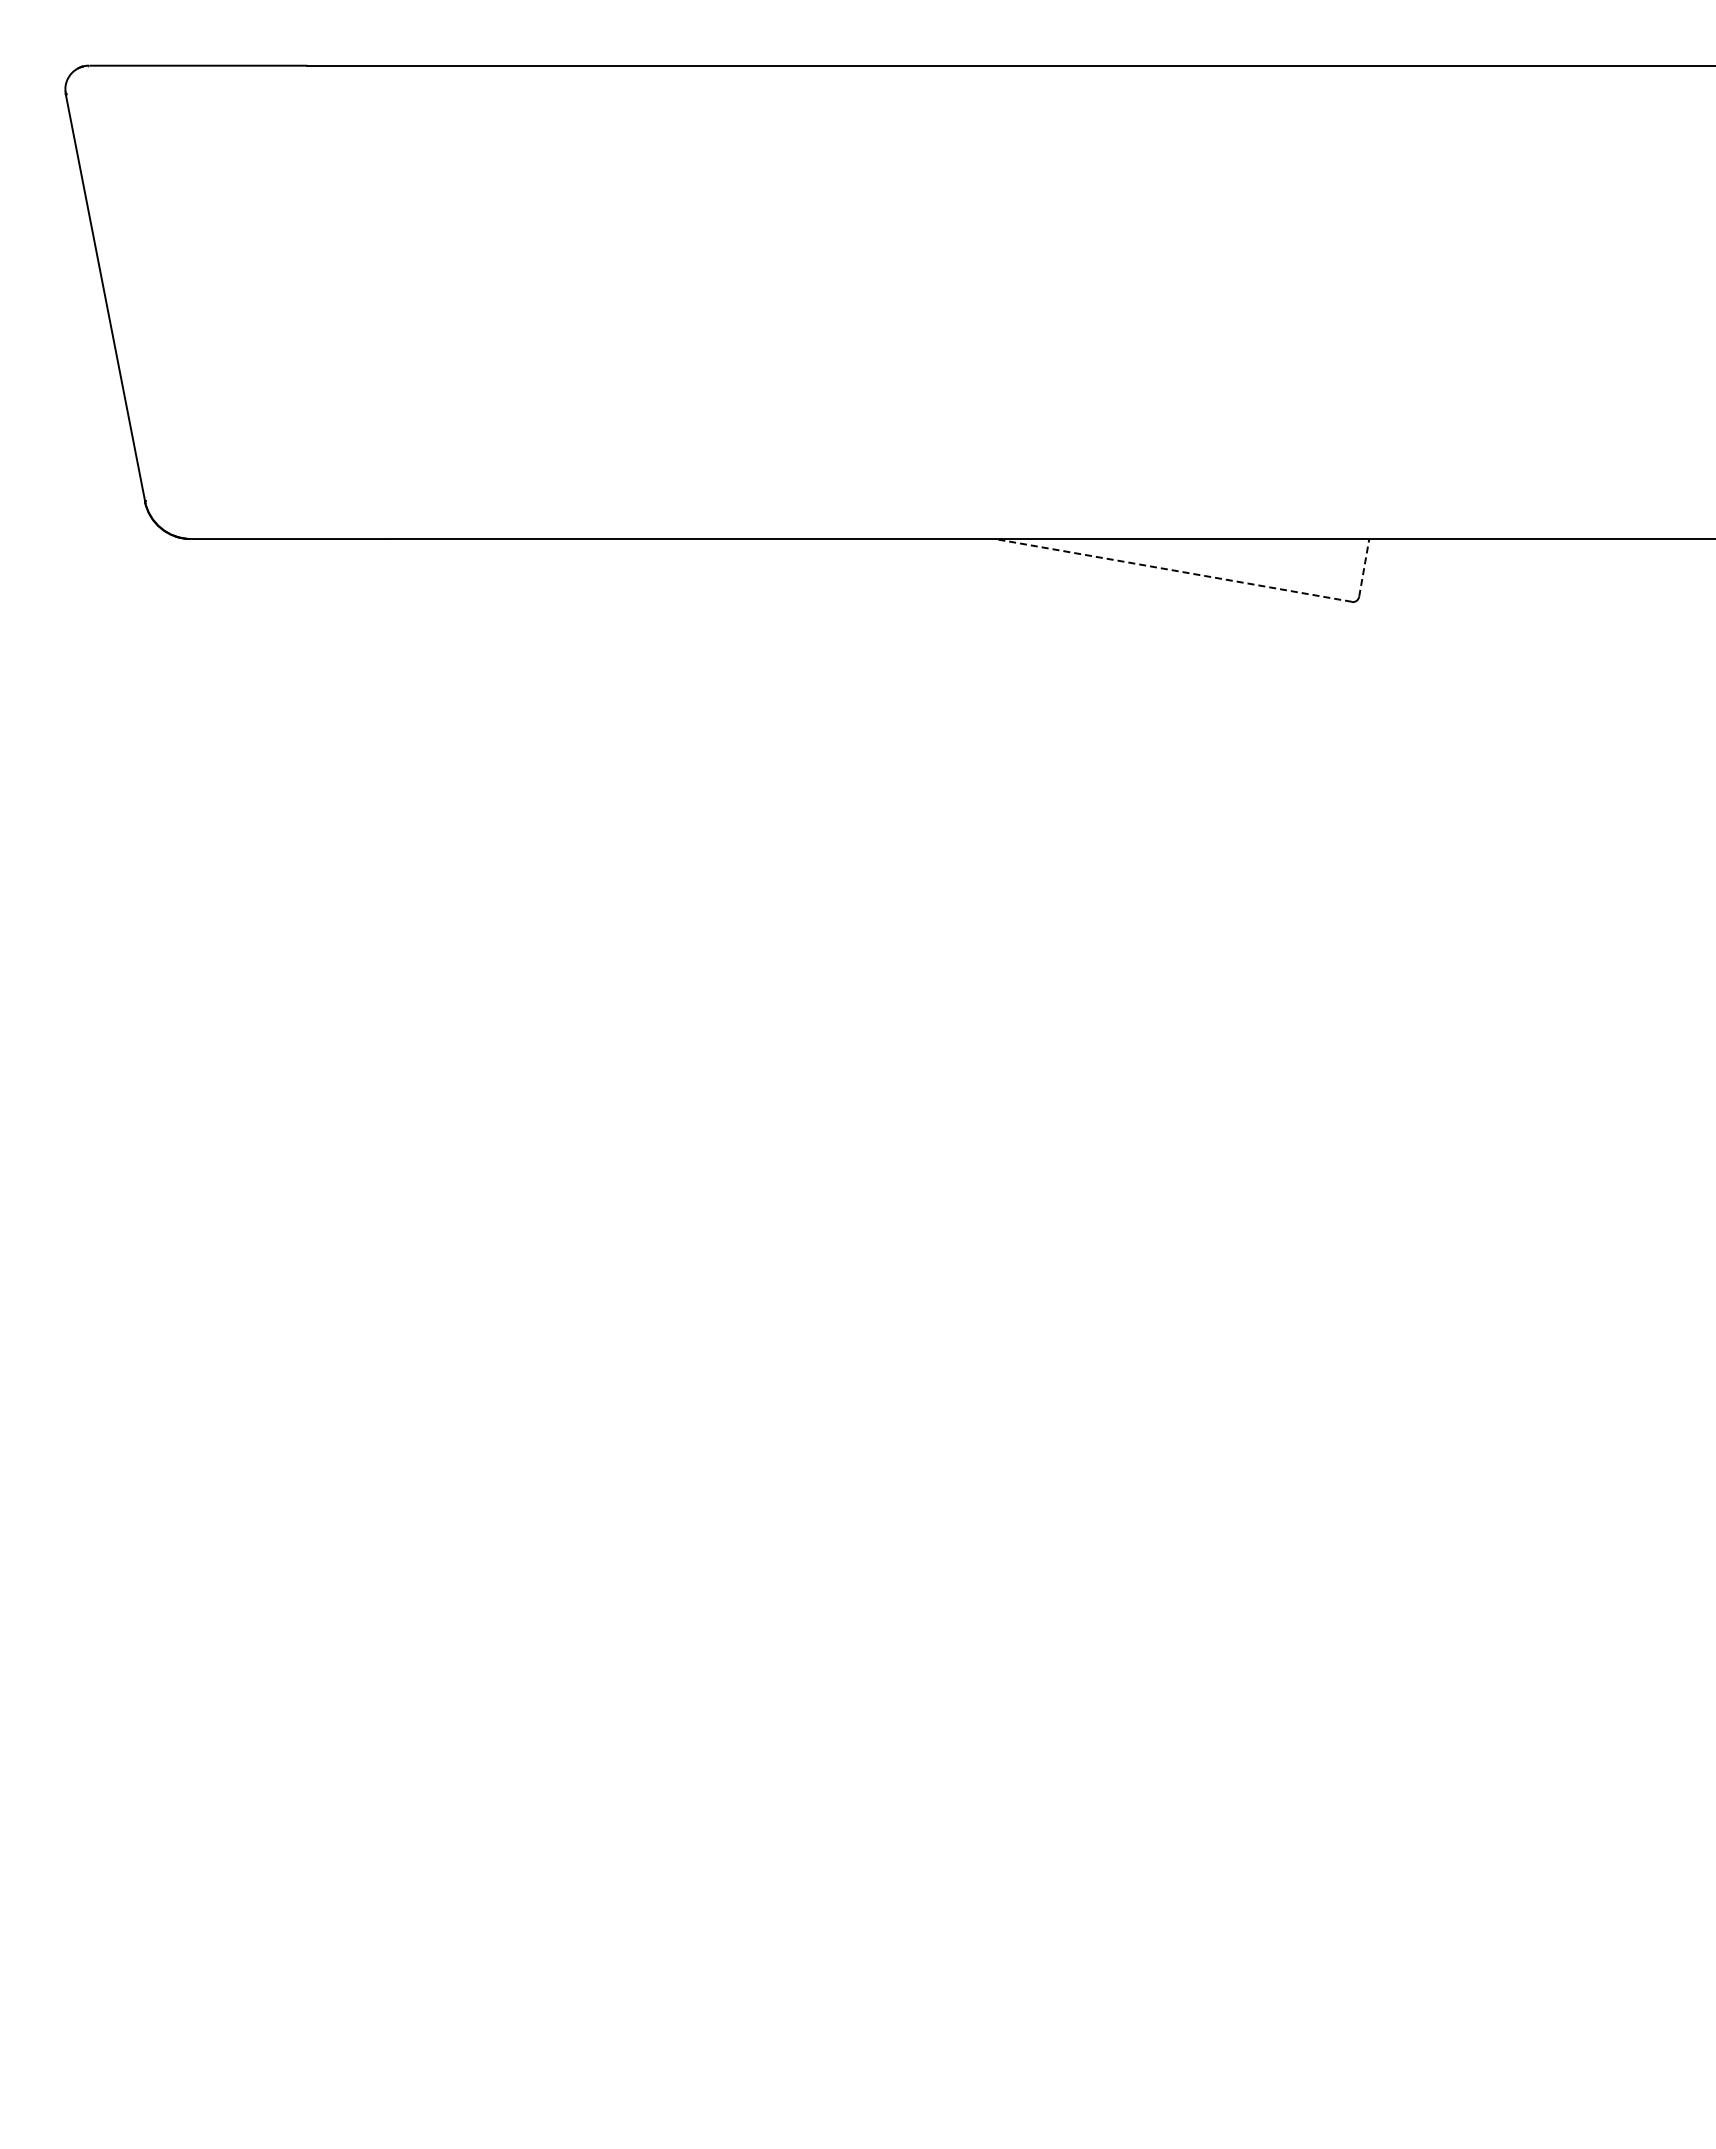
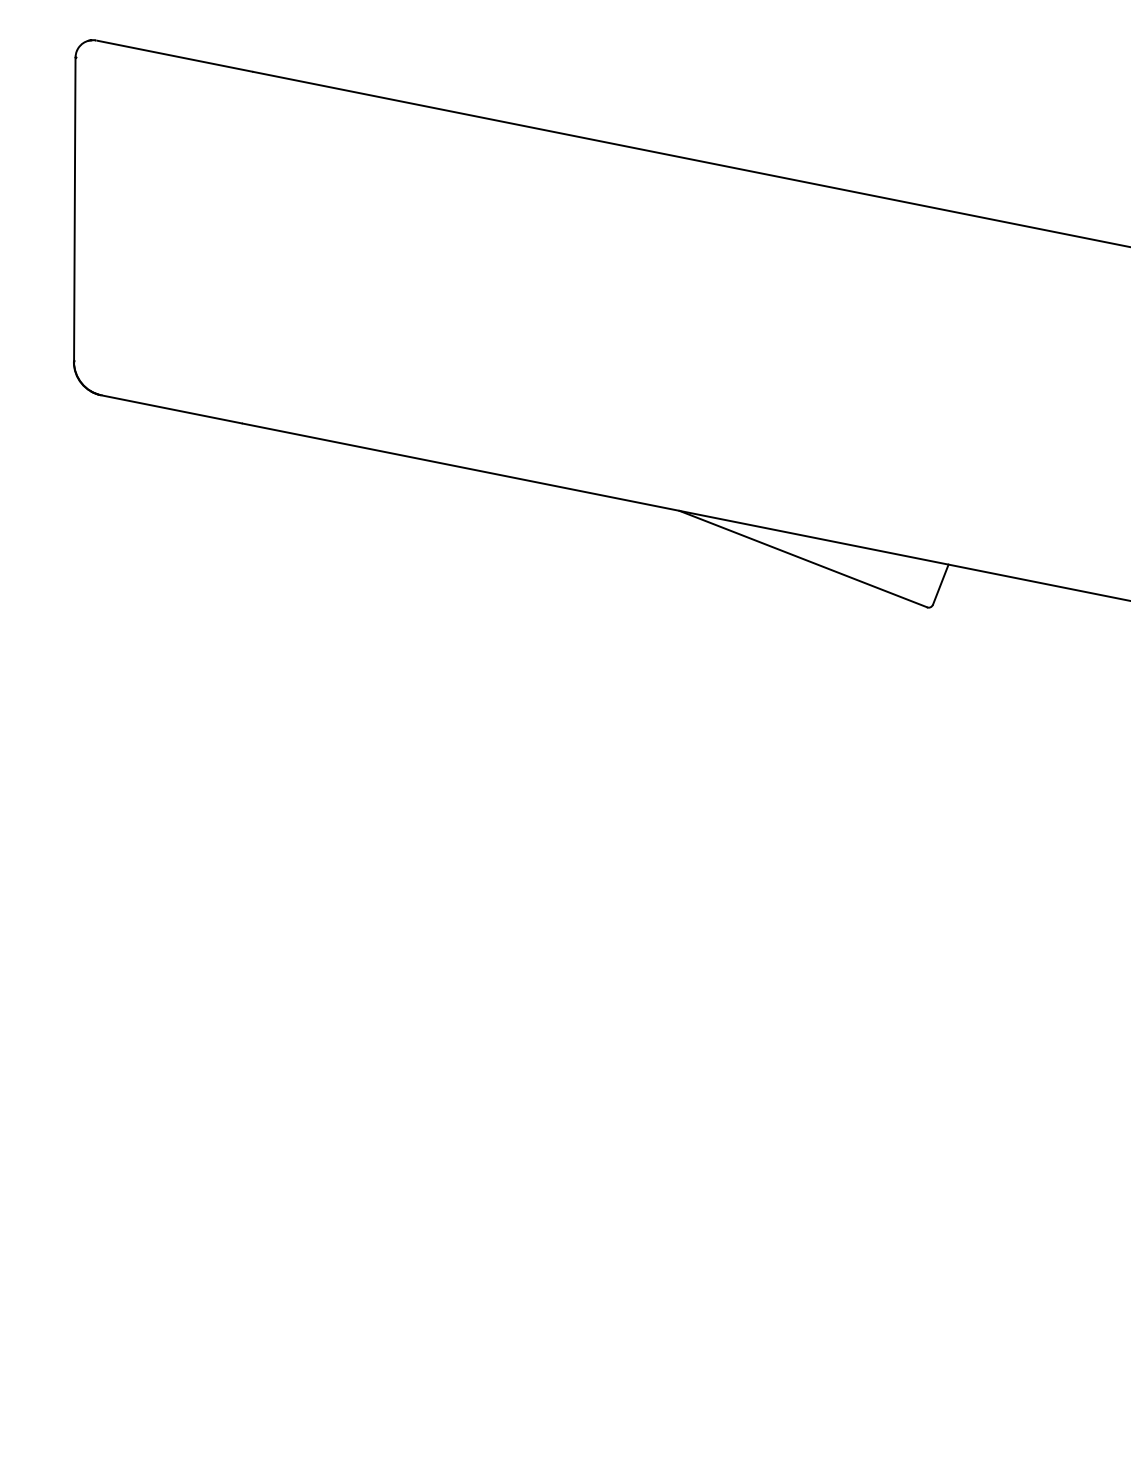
line: (1364, 567) -> (941, 584), dashed -> solid
line: (1172, 570) -> (802, 558), dashed -> solid

